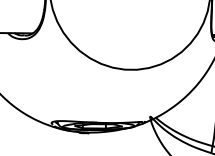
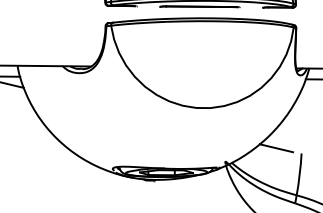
line: (194, 105) -> (276, 148), added

